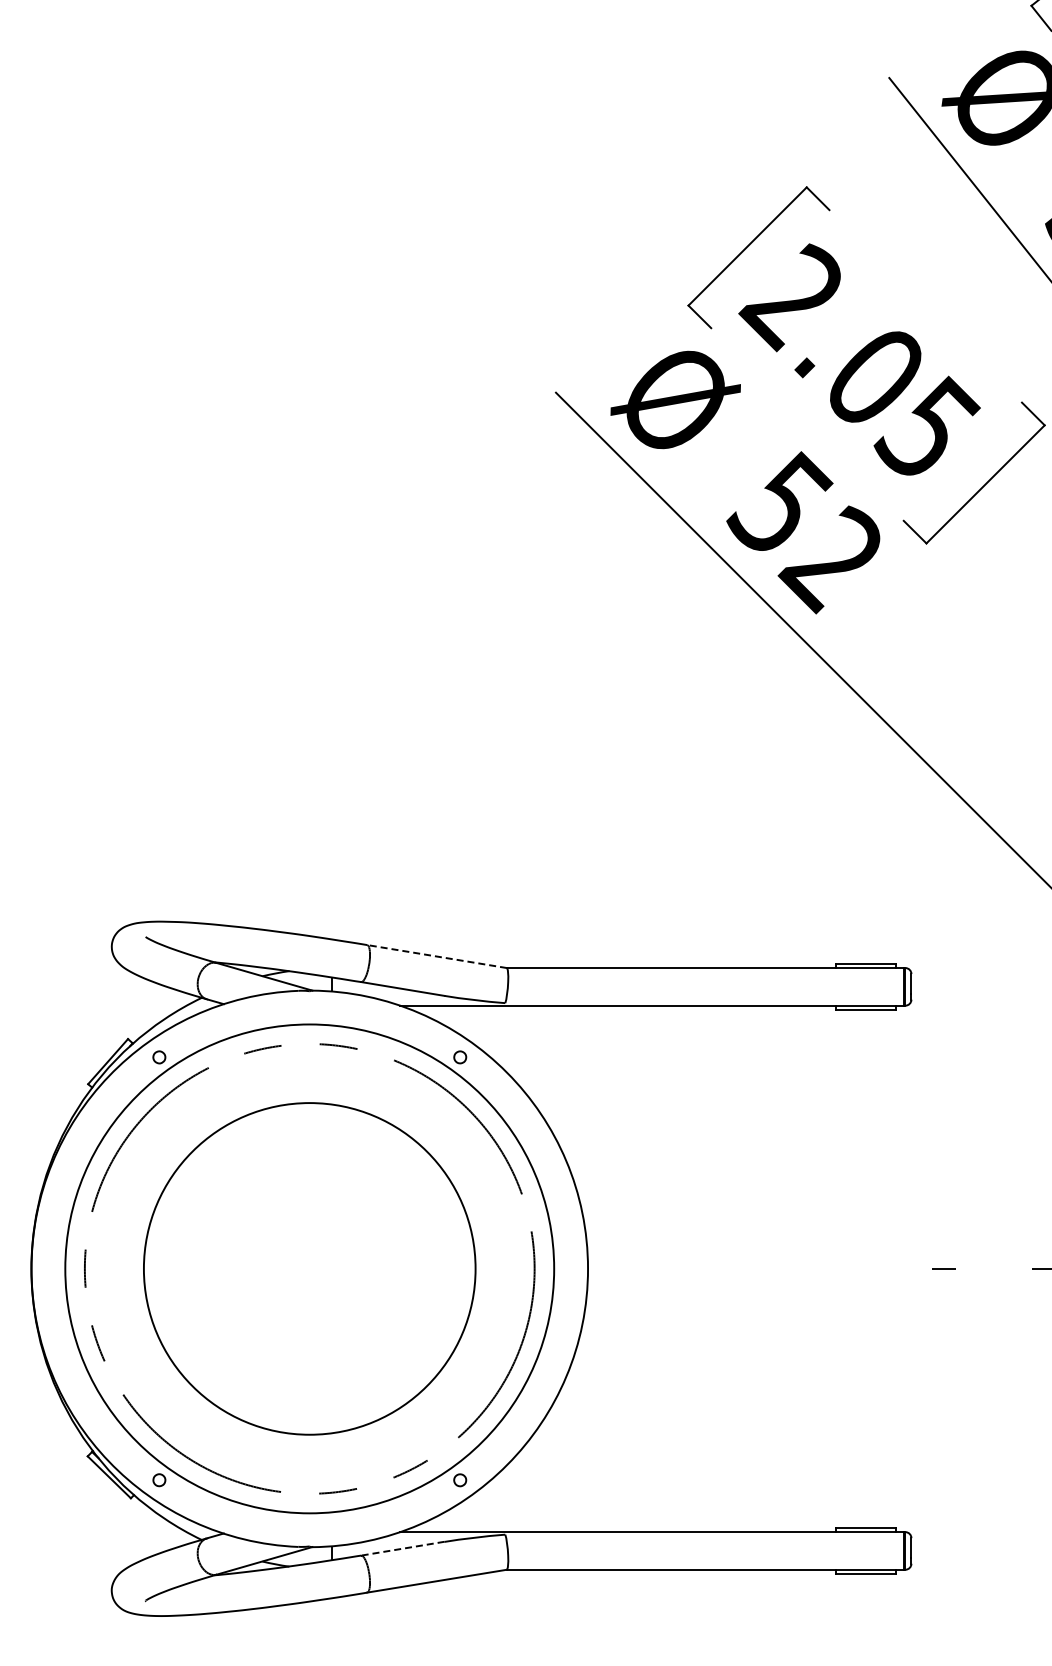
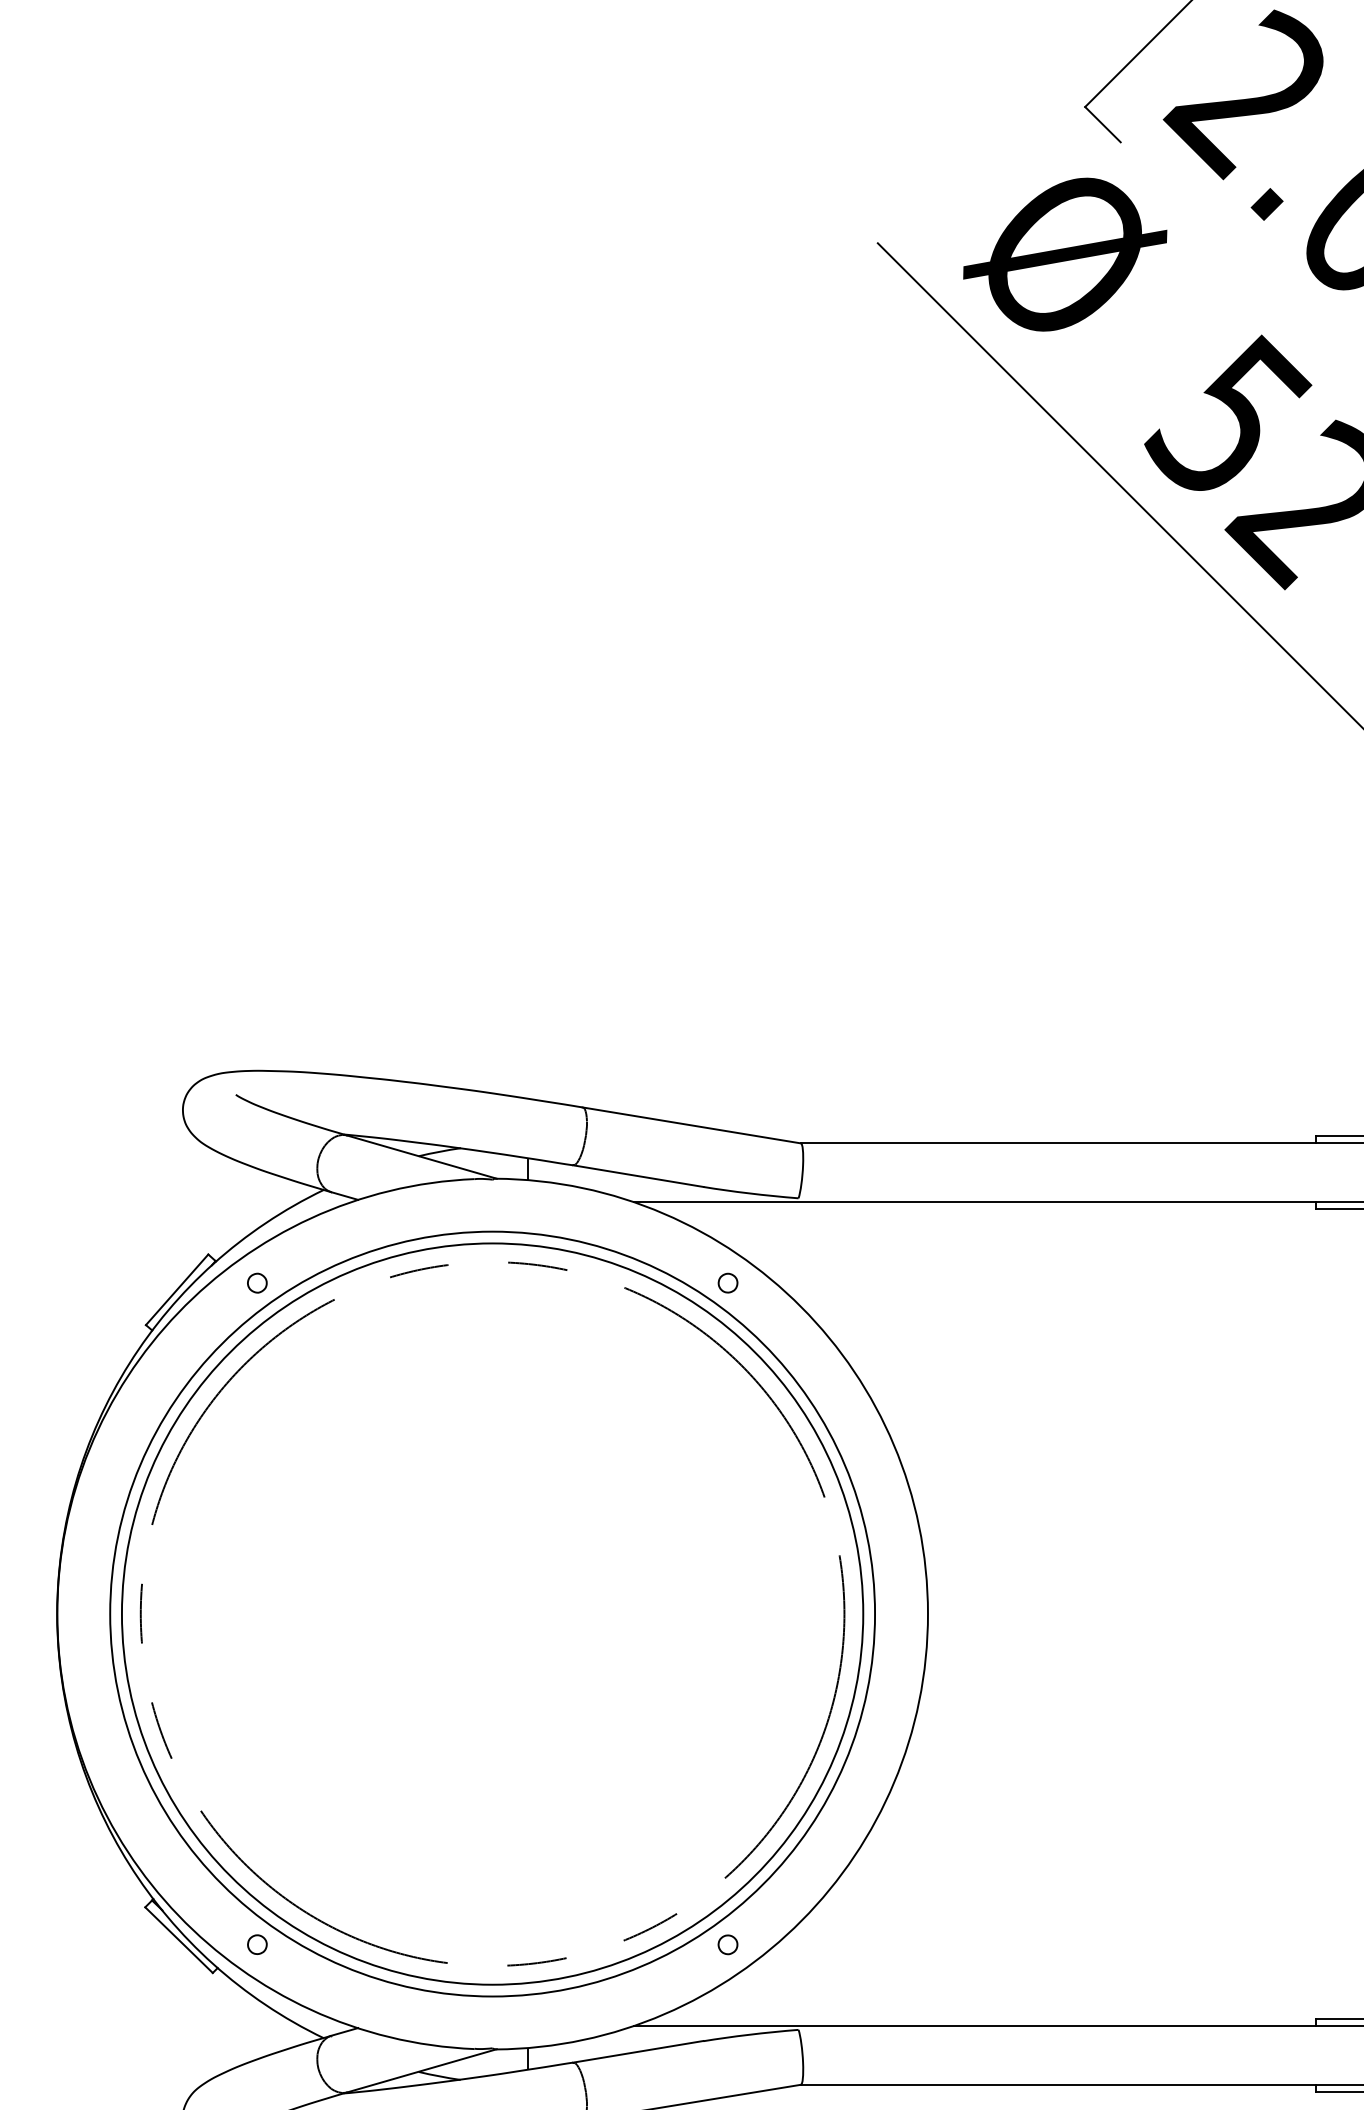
line: (437, 956) -> (692, 1125), dashed -> solid
circle: (309, 1268) -> (492, 1613), size x1.43
line: (402, 1548) -> (637, 2051), dashed -> solid

